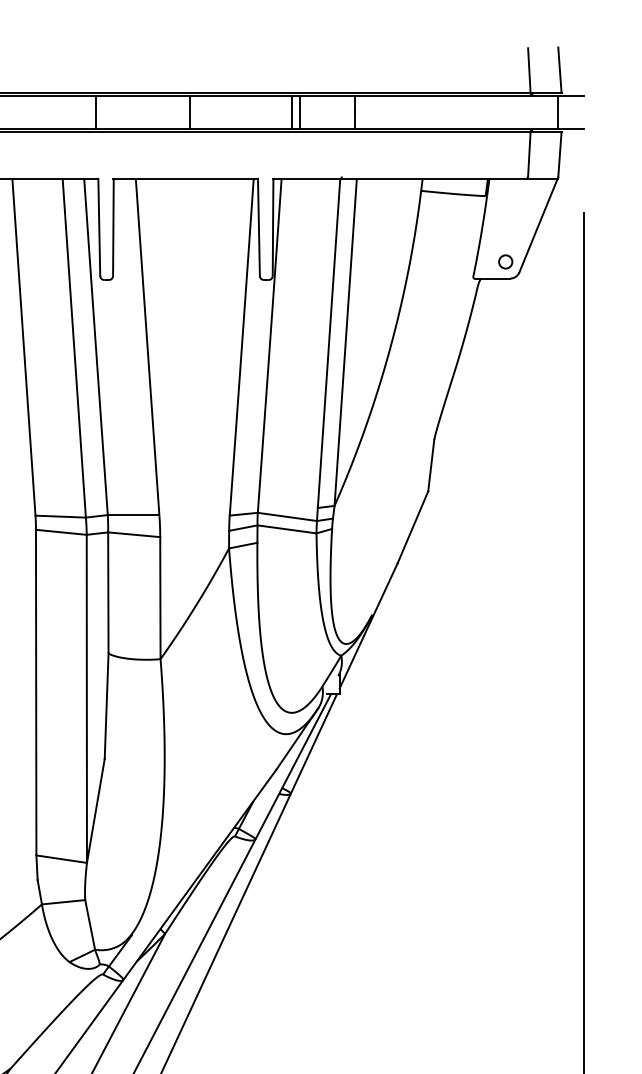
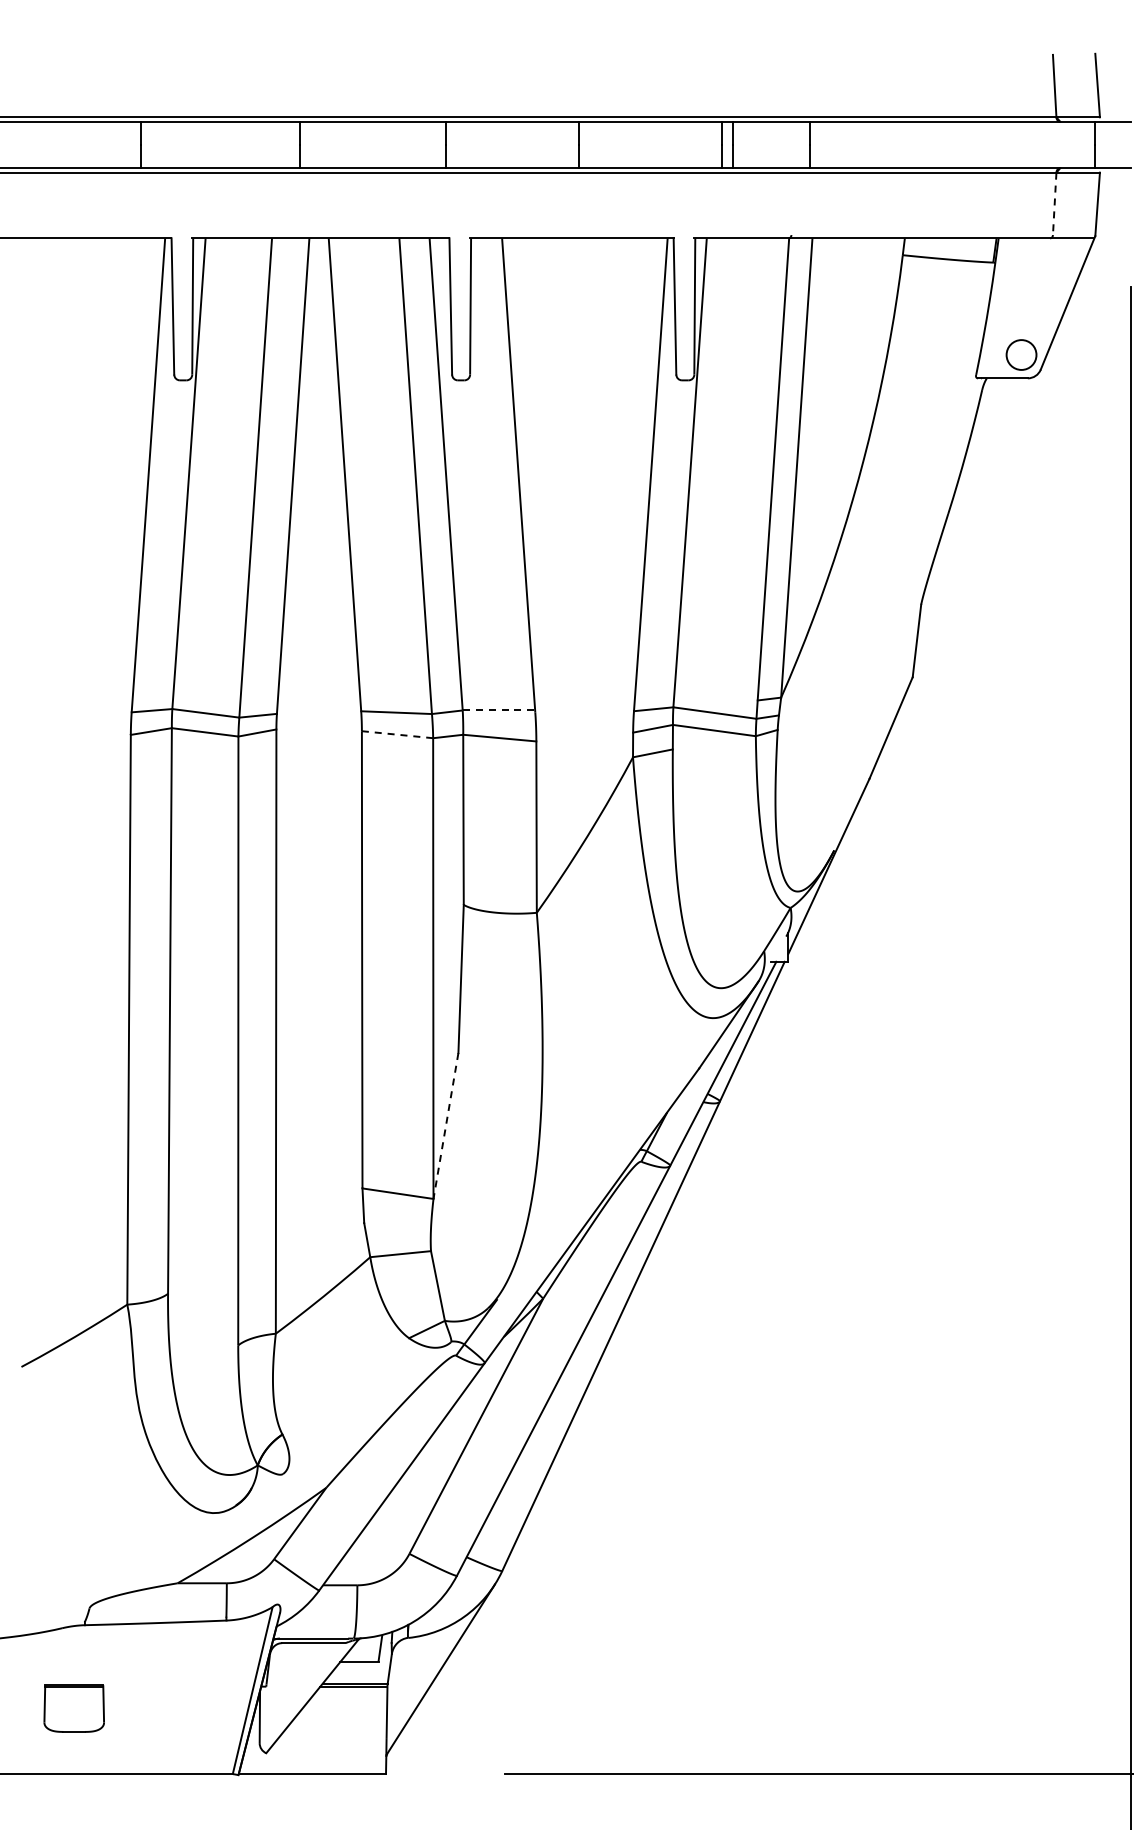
line: (529, 154) -> (1054, 204), solid -> dashed
circle: (505, 261) -> (1021, 354), size x1.6
line: (133, 515) -> (499, 710), solid -> dashed
line: (61, 532) -> (397, 734), solid -> dashed
line: (95, 811) -> (445, 1126), solid -> dashed

